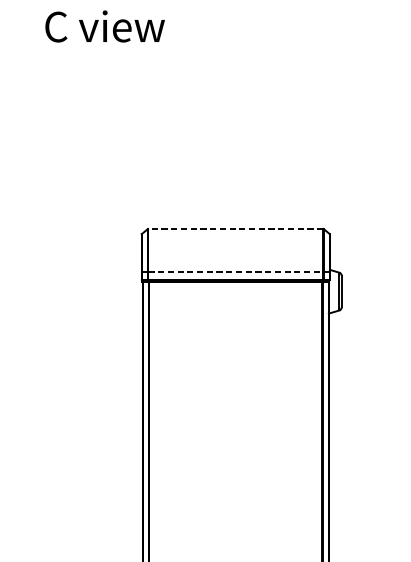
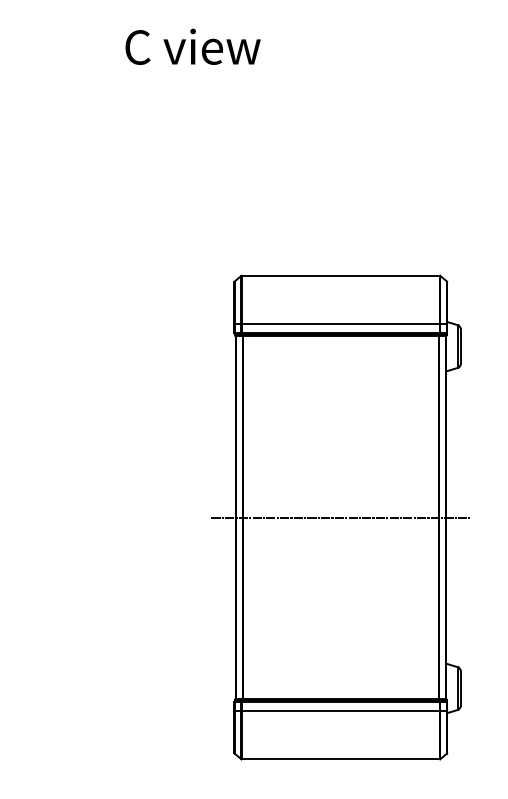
line: (235, 228) -> (340, 275), dashed -> solid
line: (235, 272) -> (340, 324), dashed -> solid
line: (235, 442) -> (340, 517), added

